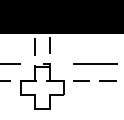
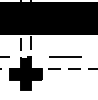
fill: (41, 87) -> (25, 74), added

